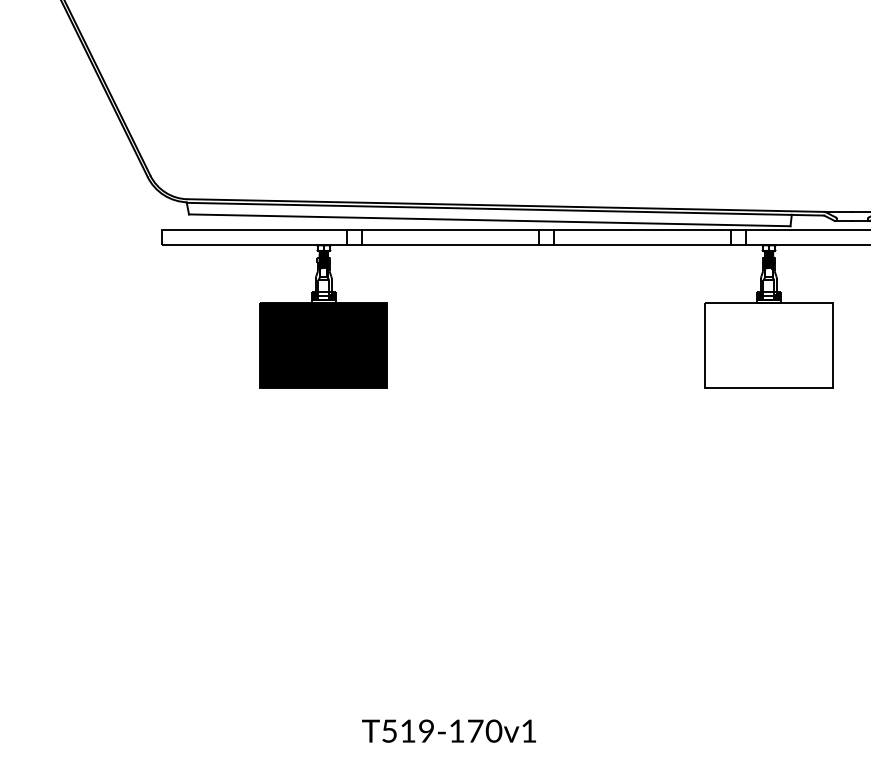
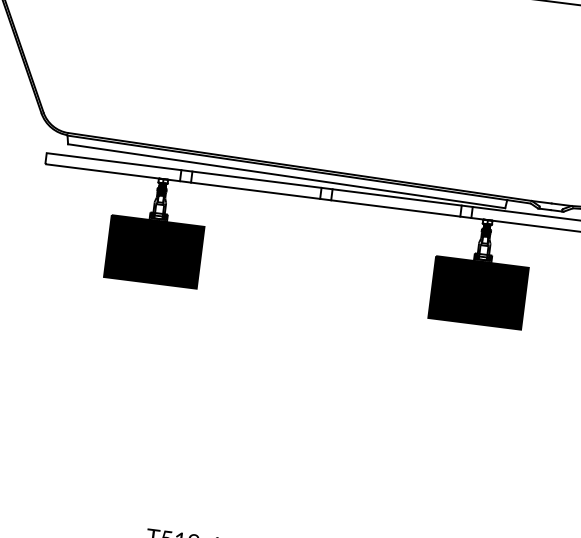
fill: (768, 344) -> (478, 292), added

